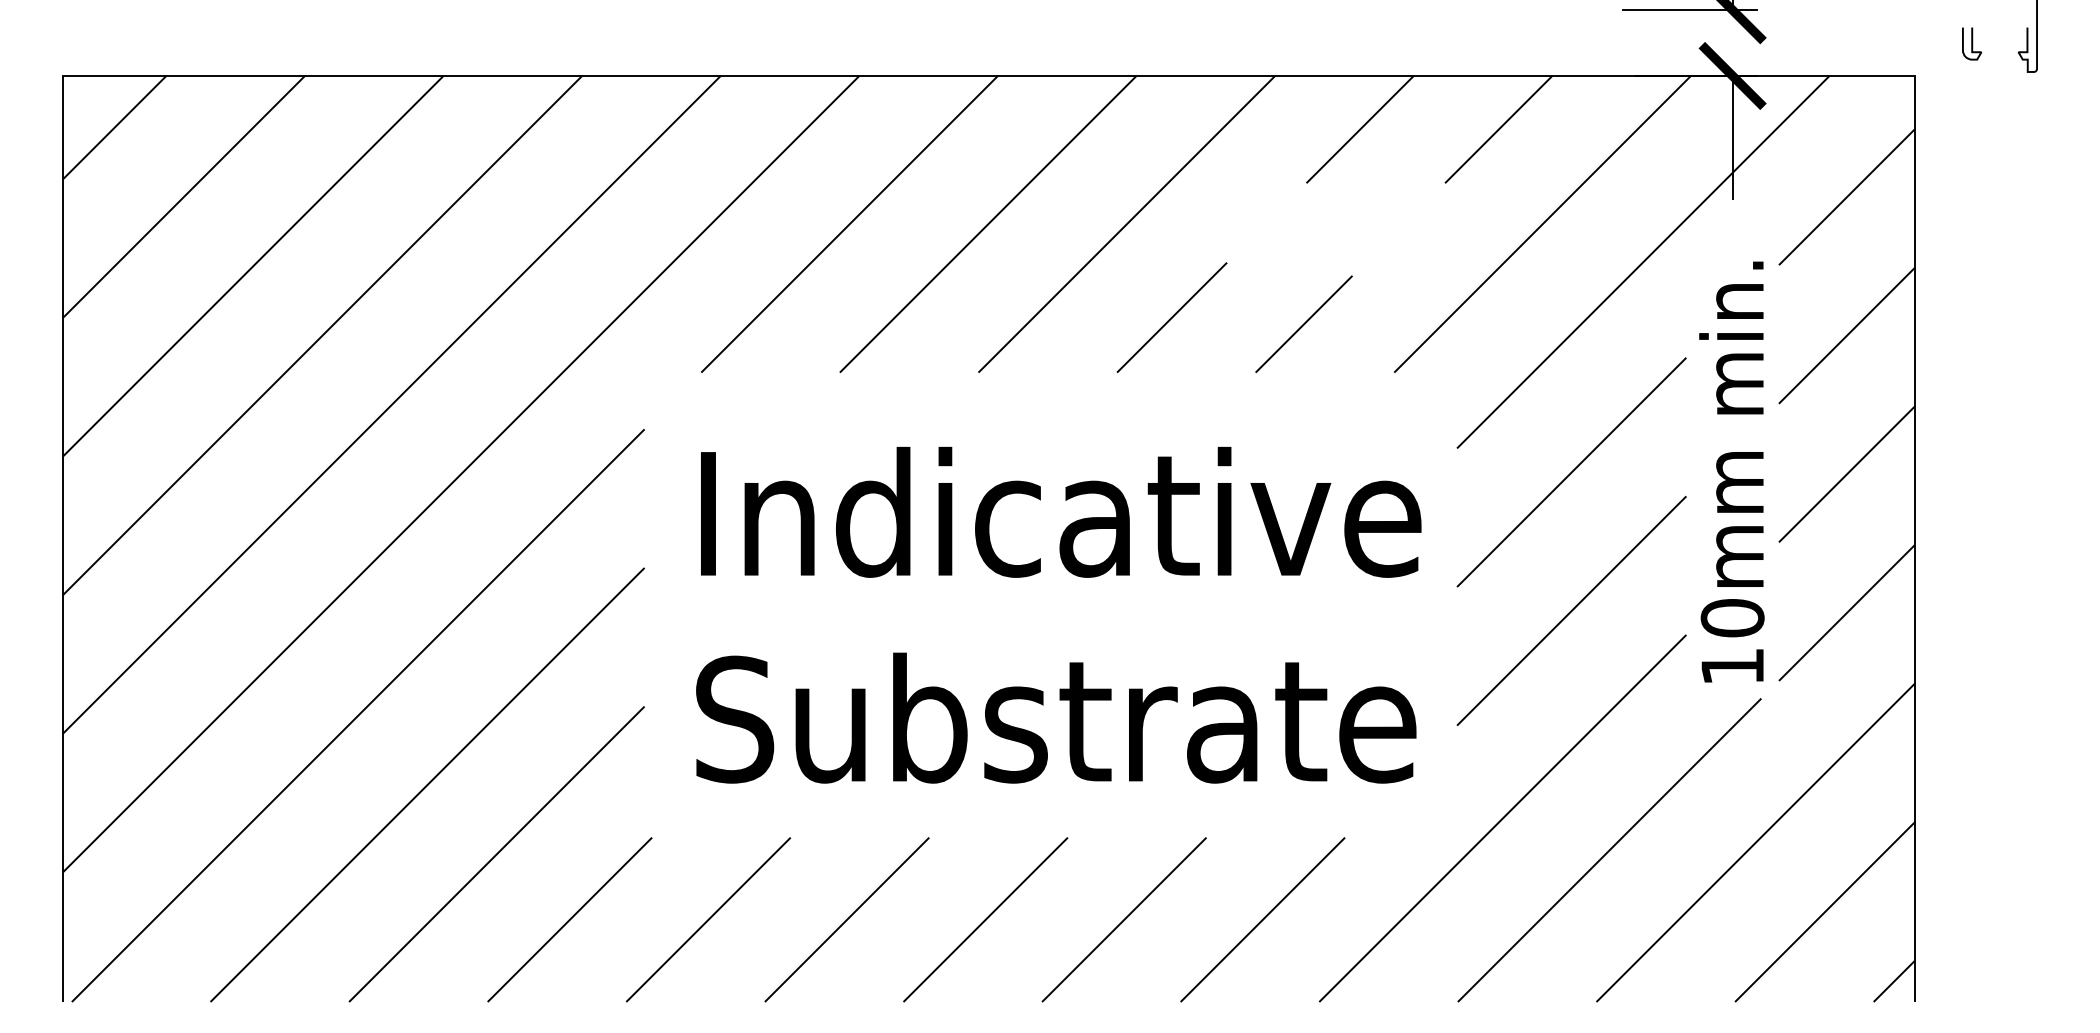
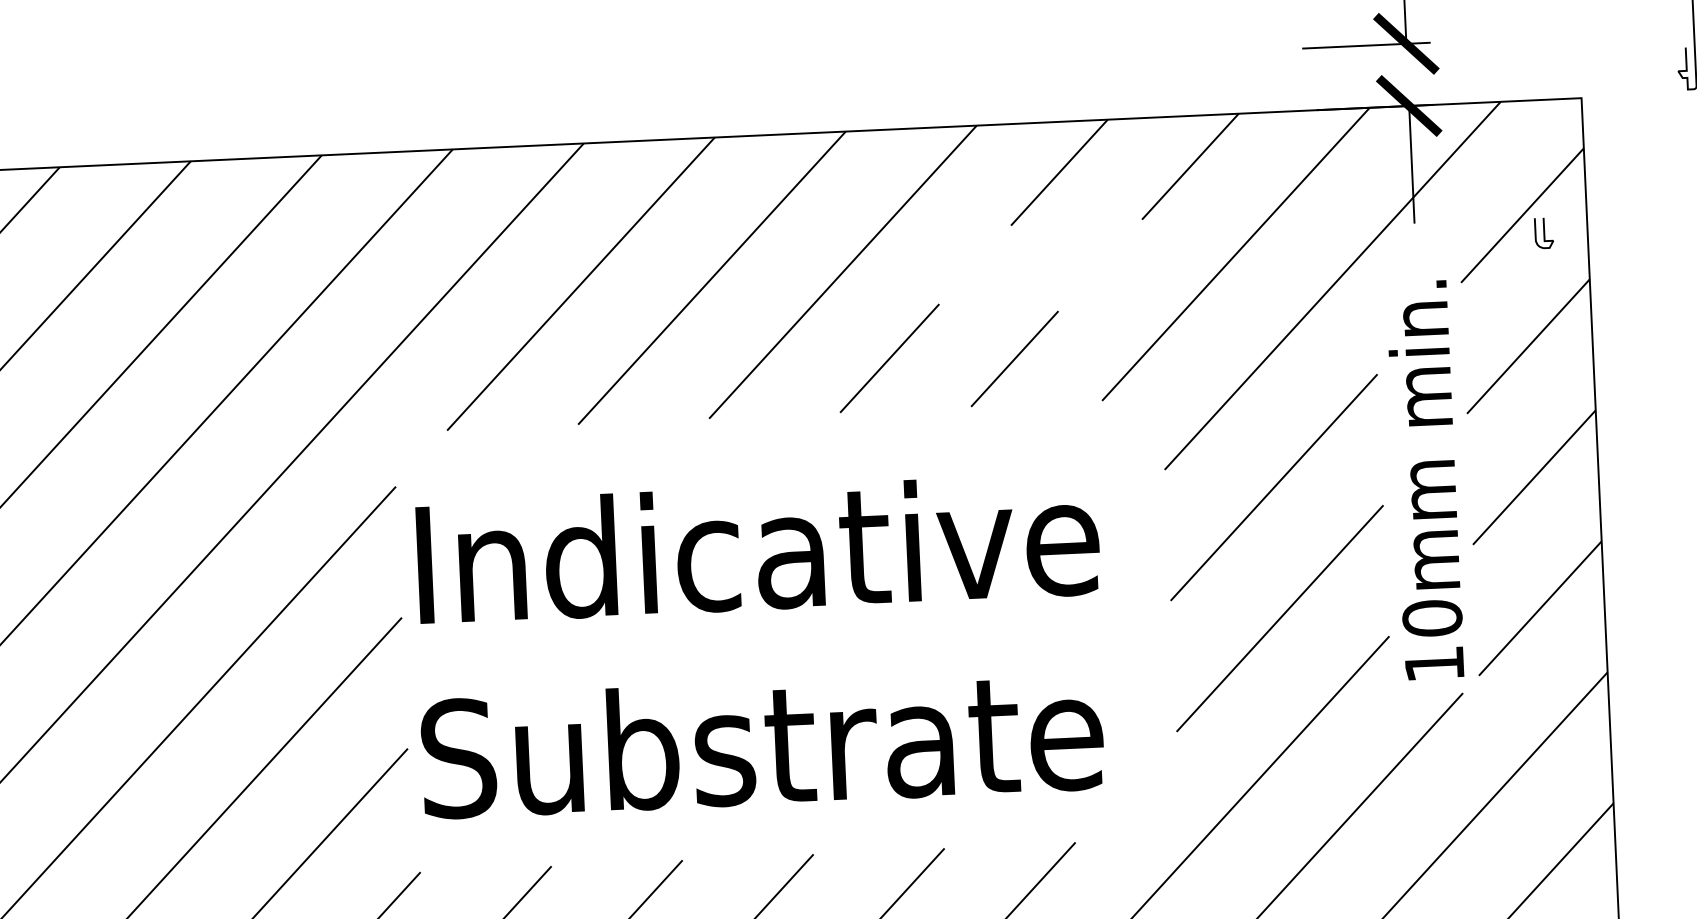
curve: (1972, 43) -> (1544, 232), moved
text: (1058, 615) -> (760, 646), moved

